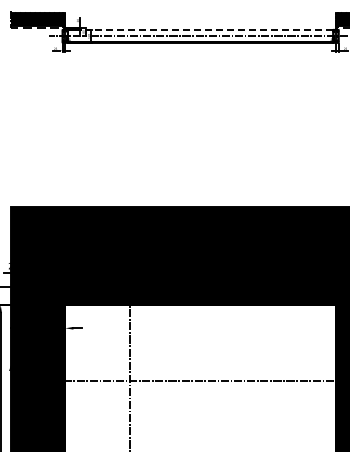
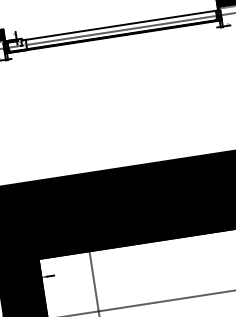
line: (209, 29) -> (118, 25), dashed -> solid

